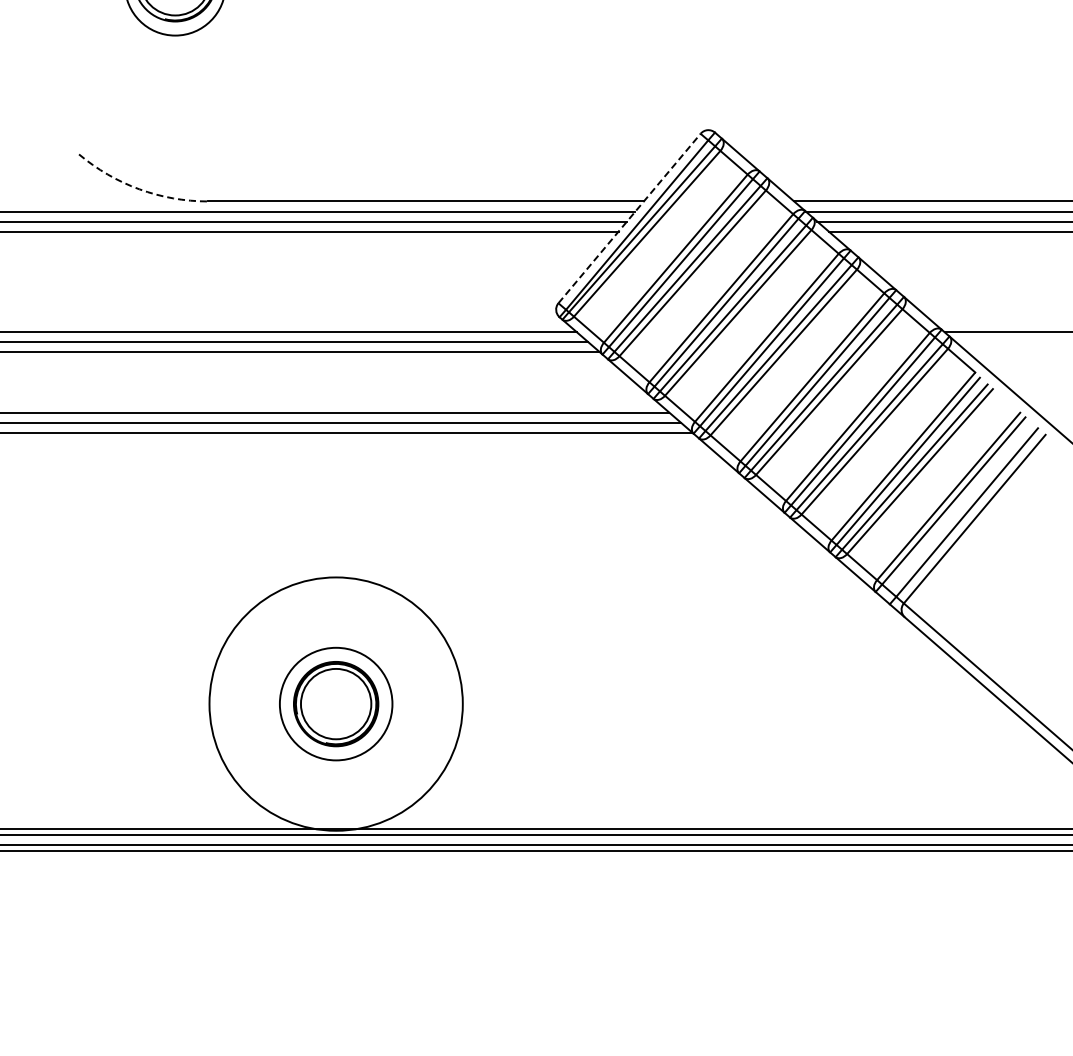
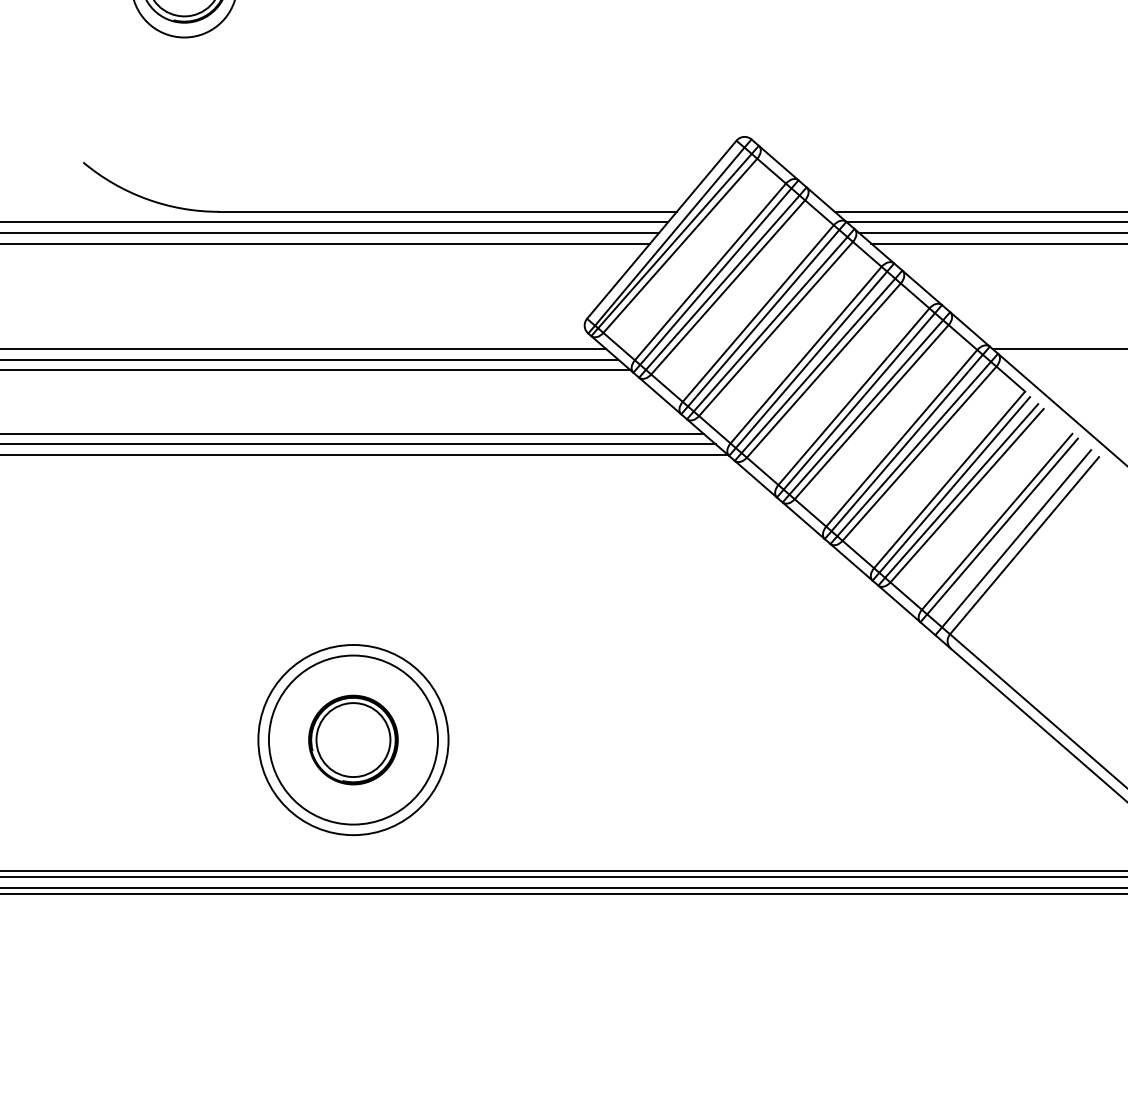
arc: (139, 189) -> (146, 199), dashed -> solid
line: (629, 218) -> (661, 229), dashed -> solid
circle: (335, 703) -> (352, 739), size x0.71
circle: (335, 703) -> (352, 739), size x1.43

